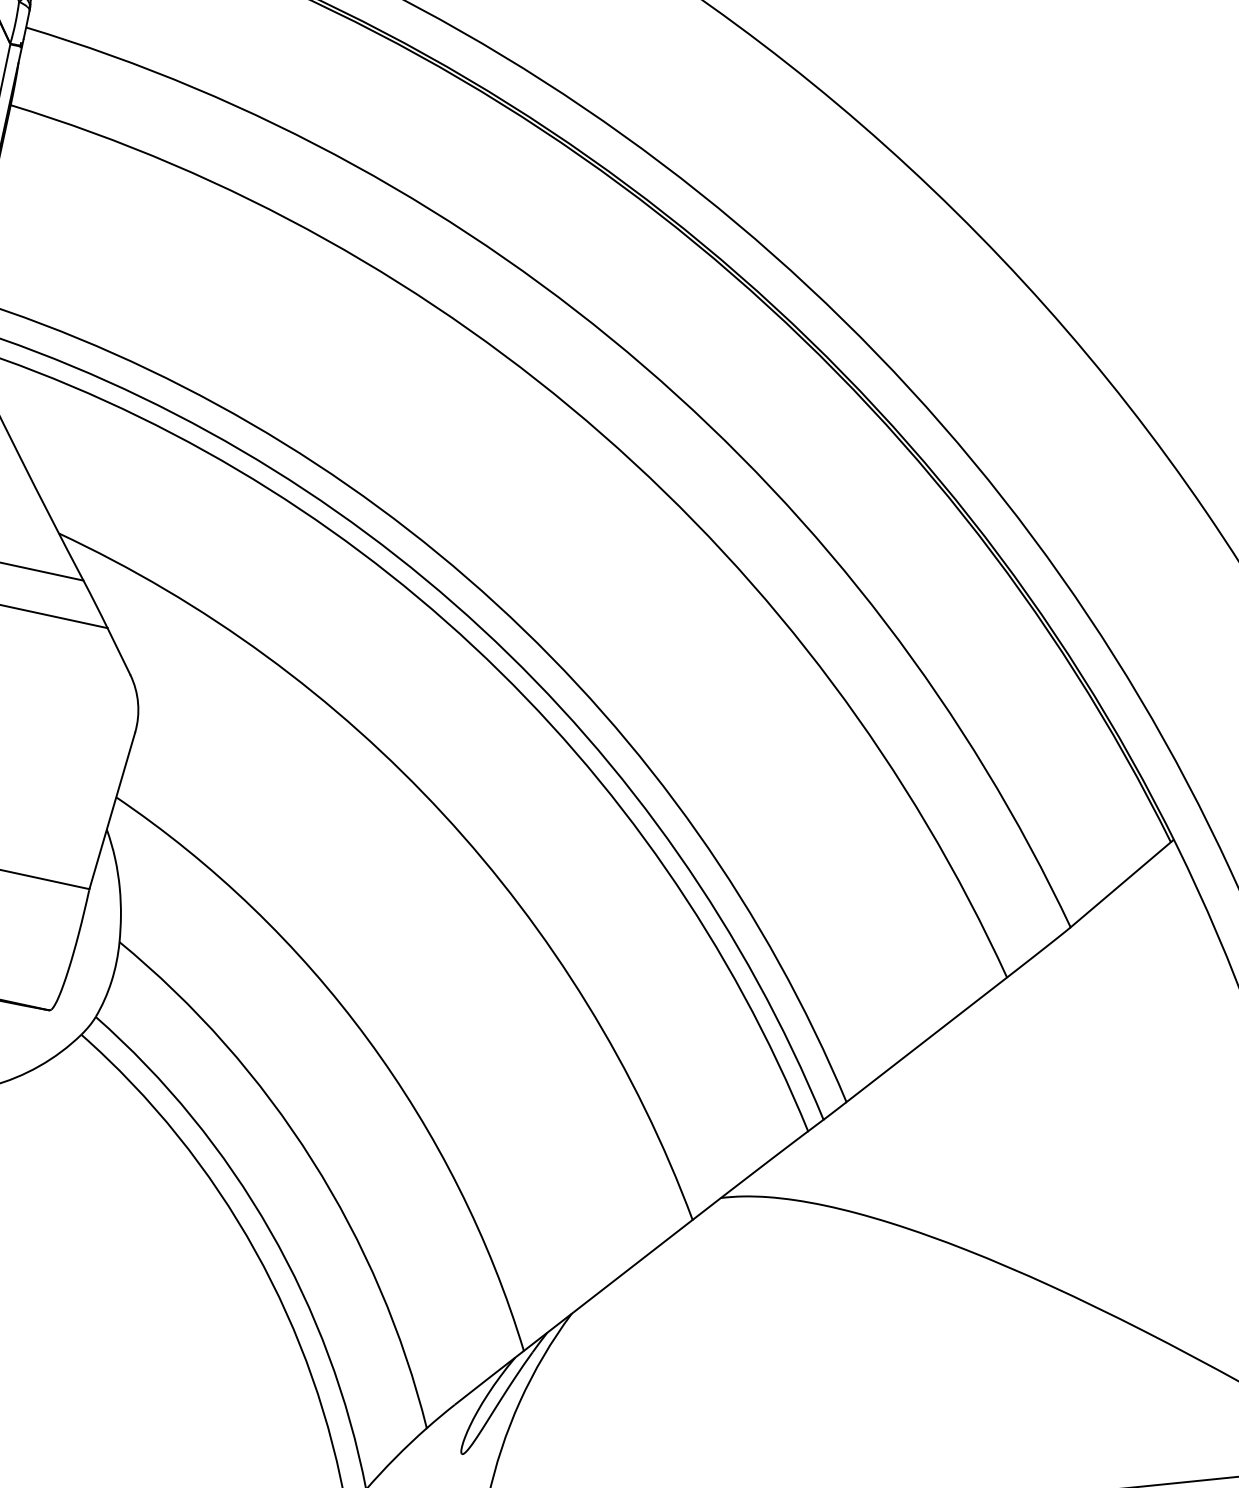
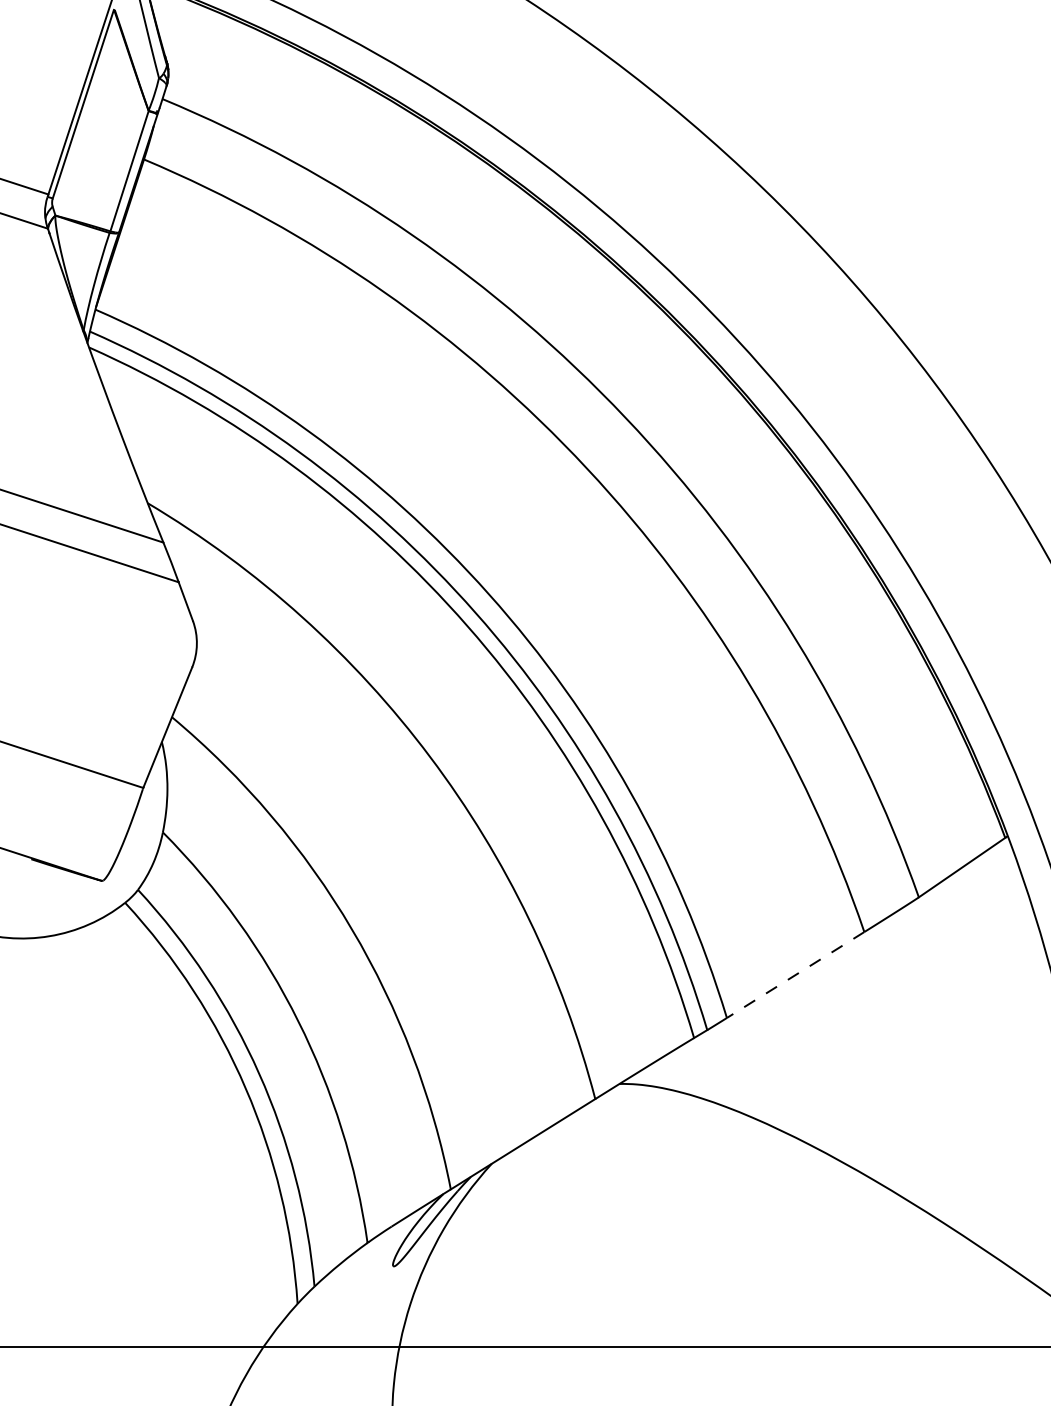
line: (926, 1040) -> (795, 975), solid -> dashed

